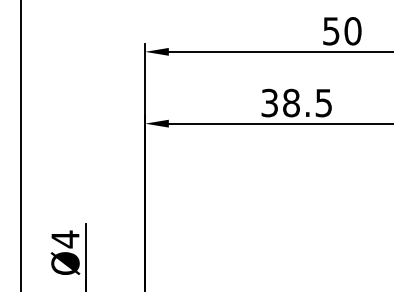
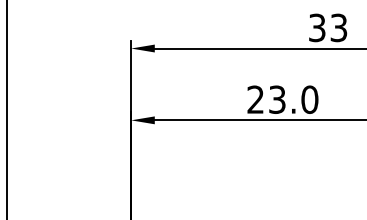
text: (342, 31) -> (328, 28), 50 -> 33
text: (296, 102) -> (282, 99), 38.5 -> 23.0

